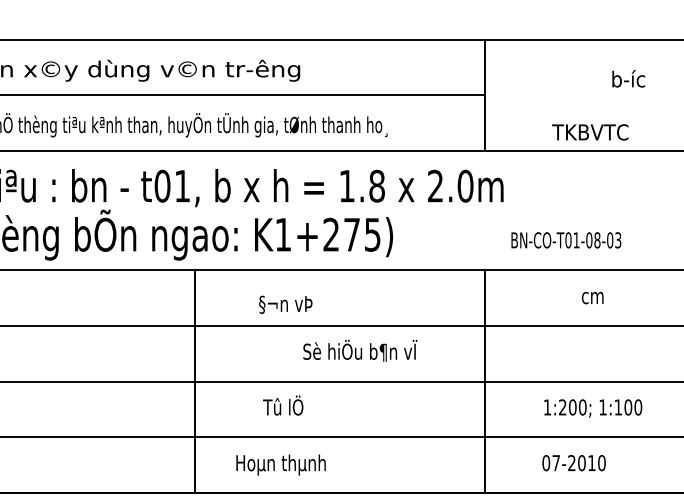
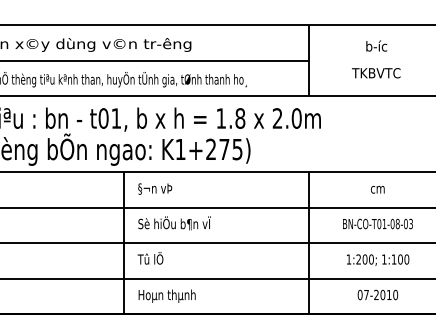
text: (628, 77) -> (376, 45), moved
text: (590, 132) -> (376, 73), moved
text: (565, 239) -> (377, 223), moved
text: (286, 303) -> (155, 188), moved
text: (360, 350) -> (174, 223), moved
text: (283, 405) -> (150, 258), moved
text: (573, 462) -> (377, 294), moved
text: (280, 463) -> (166, 295), moved

